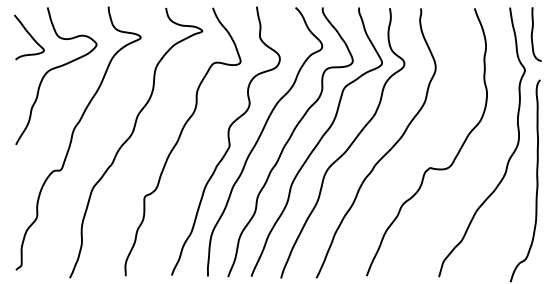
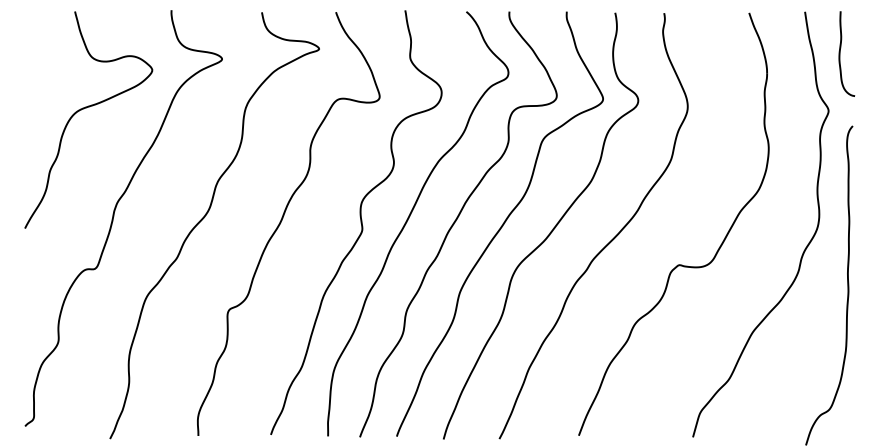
curve: (30, 36) -> (47, 57), removed

